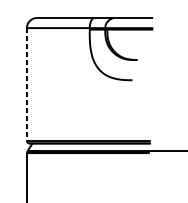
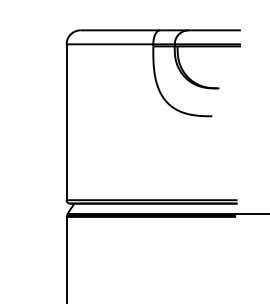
line: (26, 84) -> (66, 122), dashed -> solid

